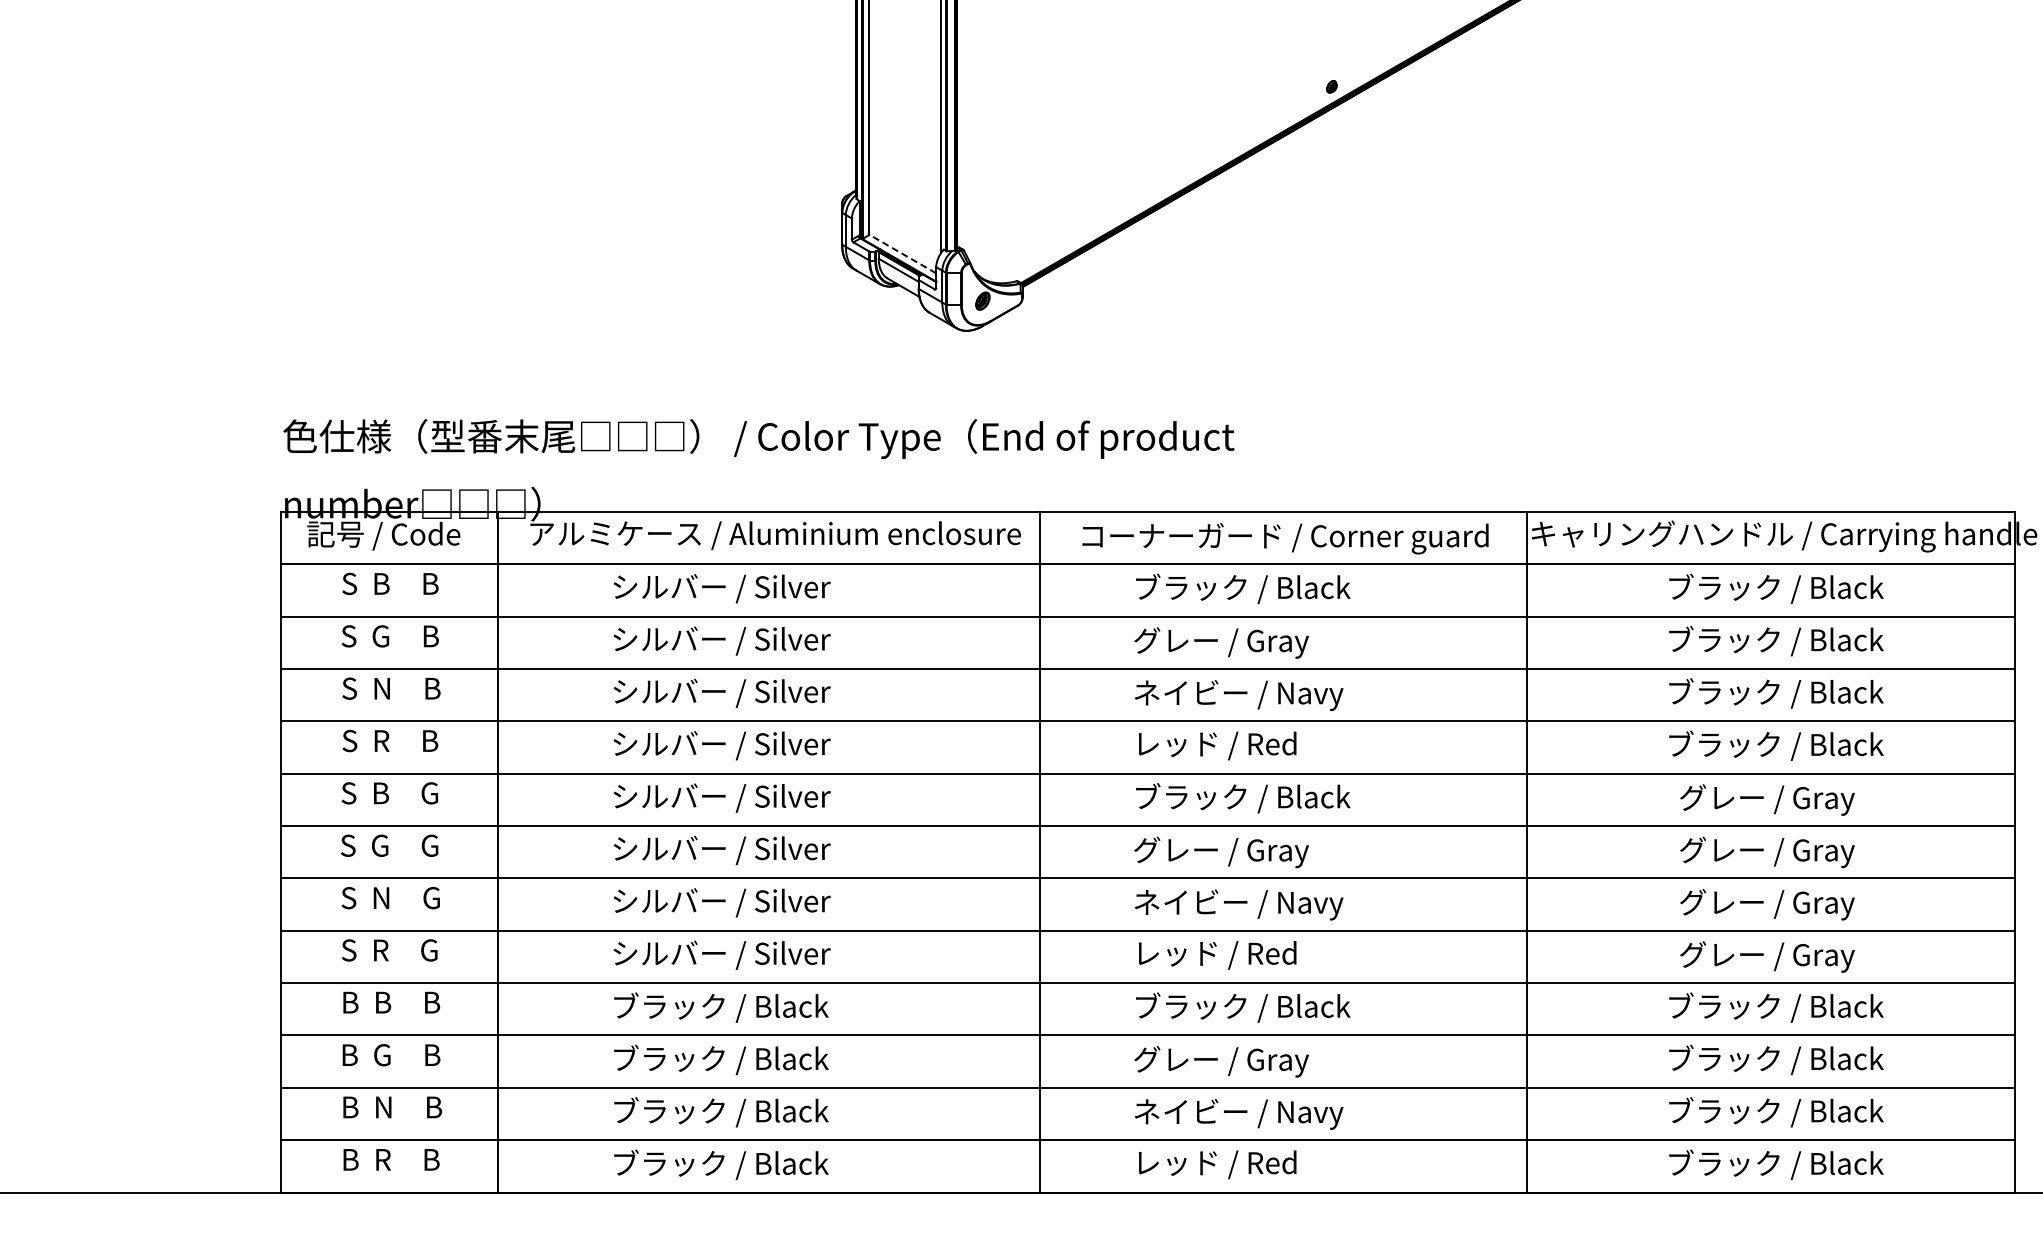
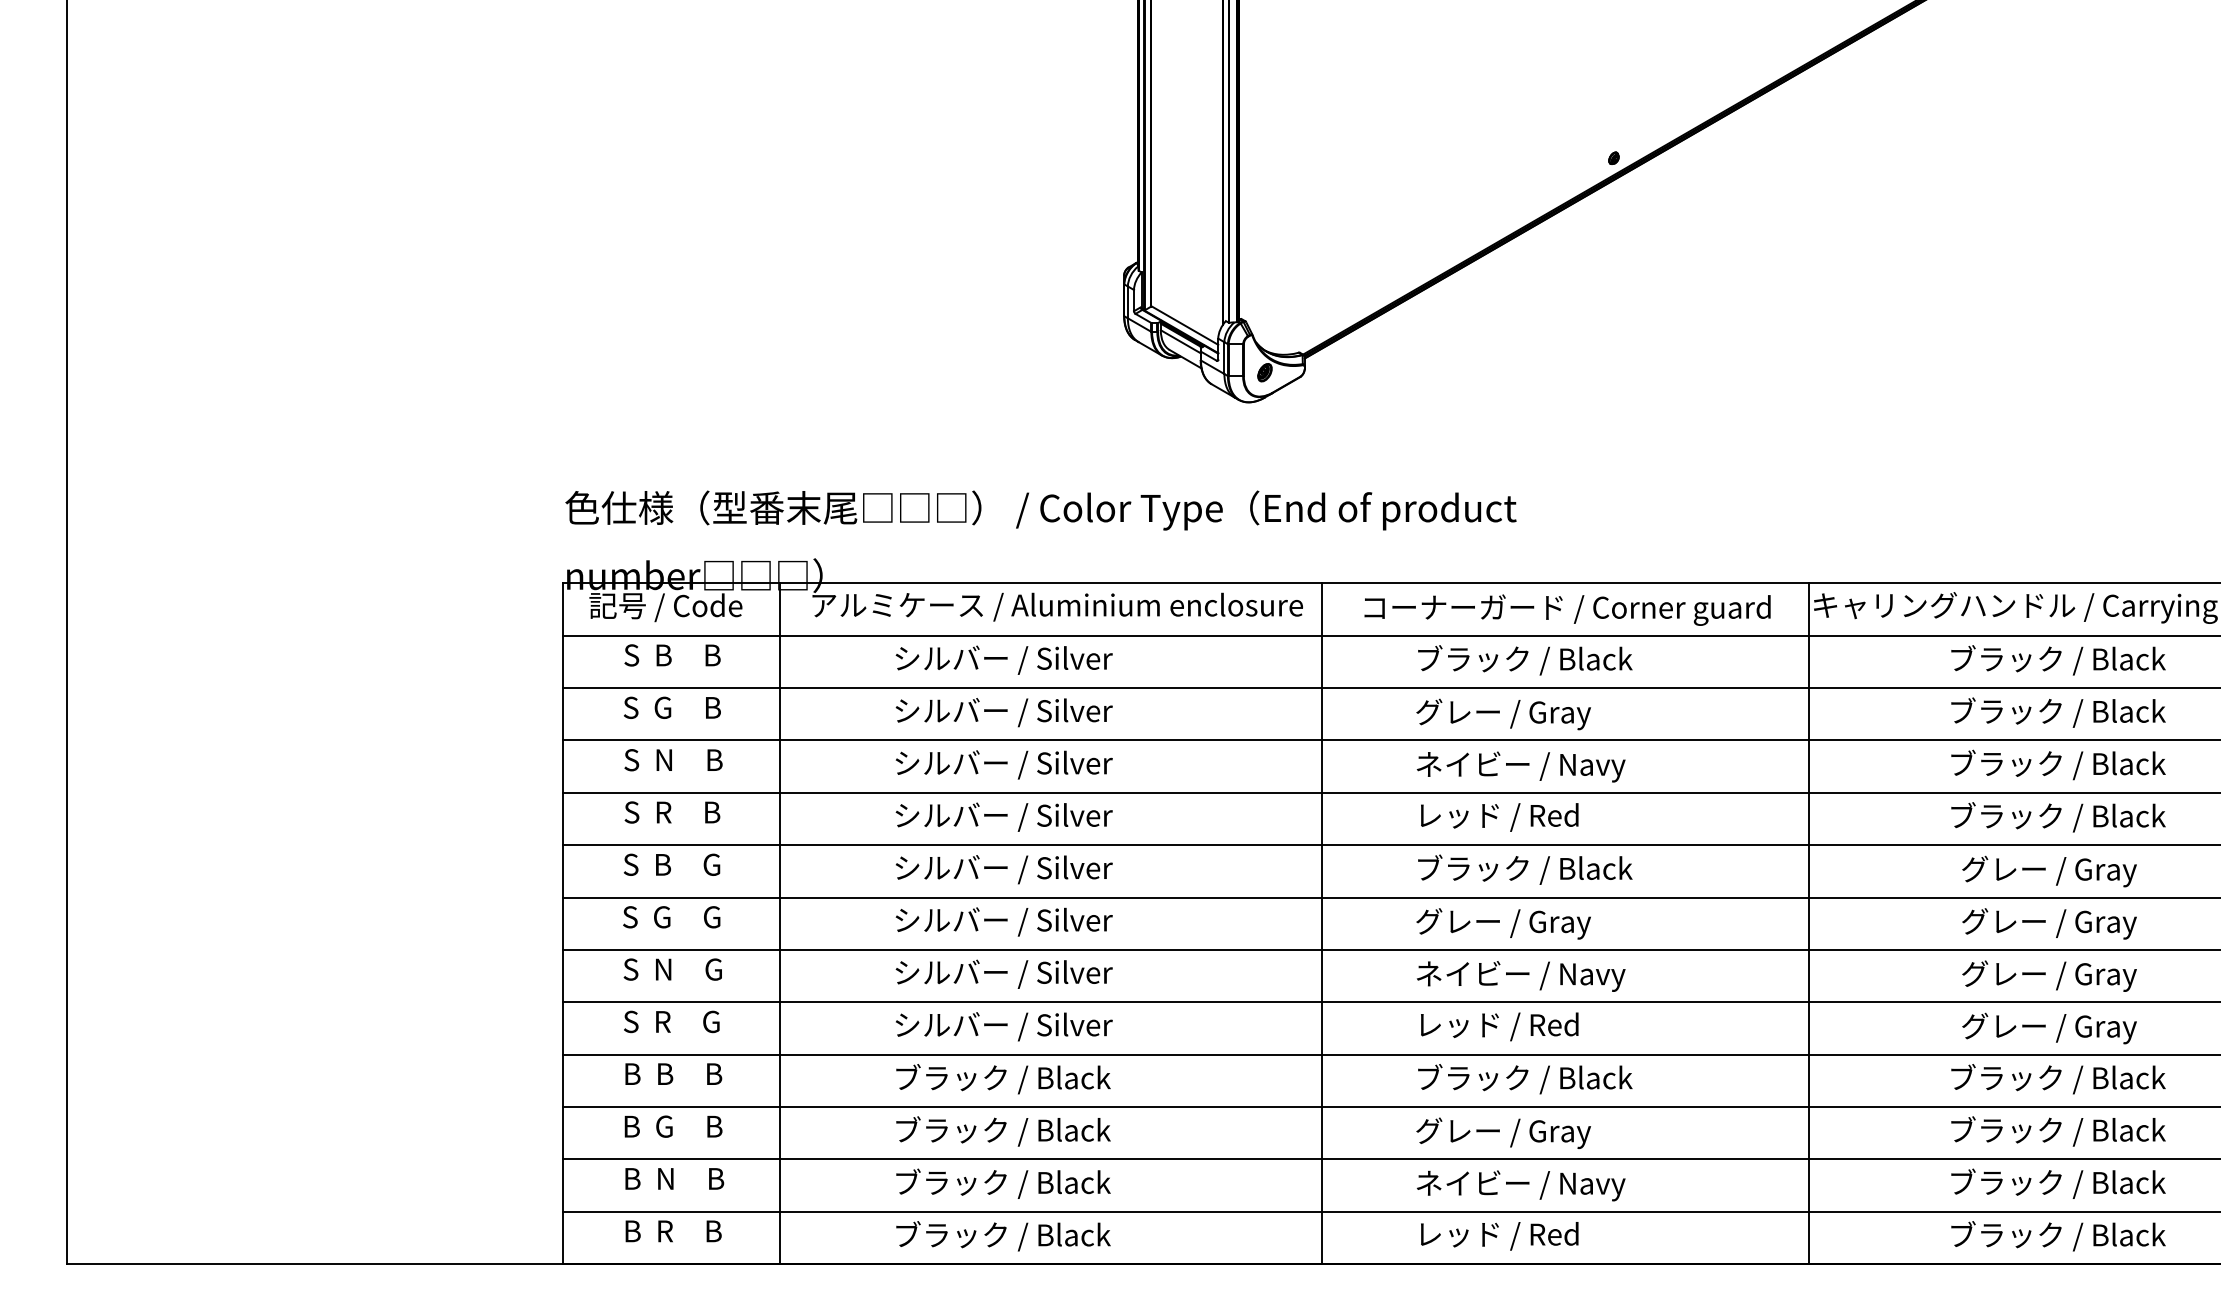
line: (902, 254) -> (1184, 325), dashed -> solid

